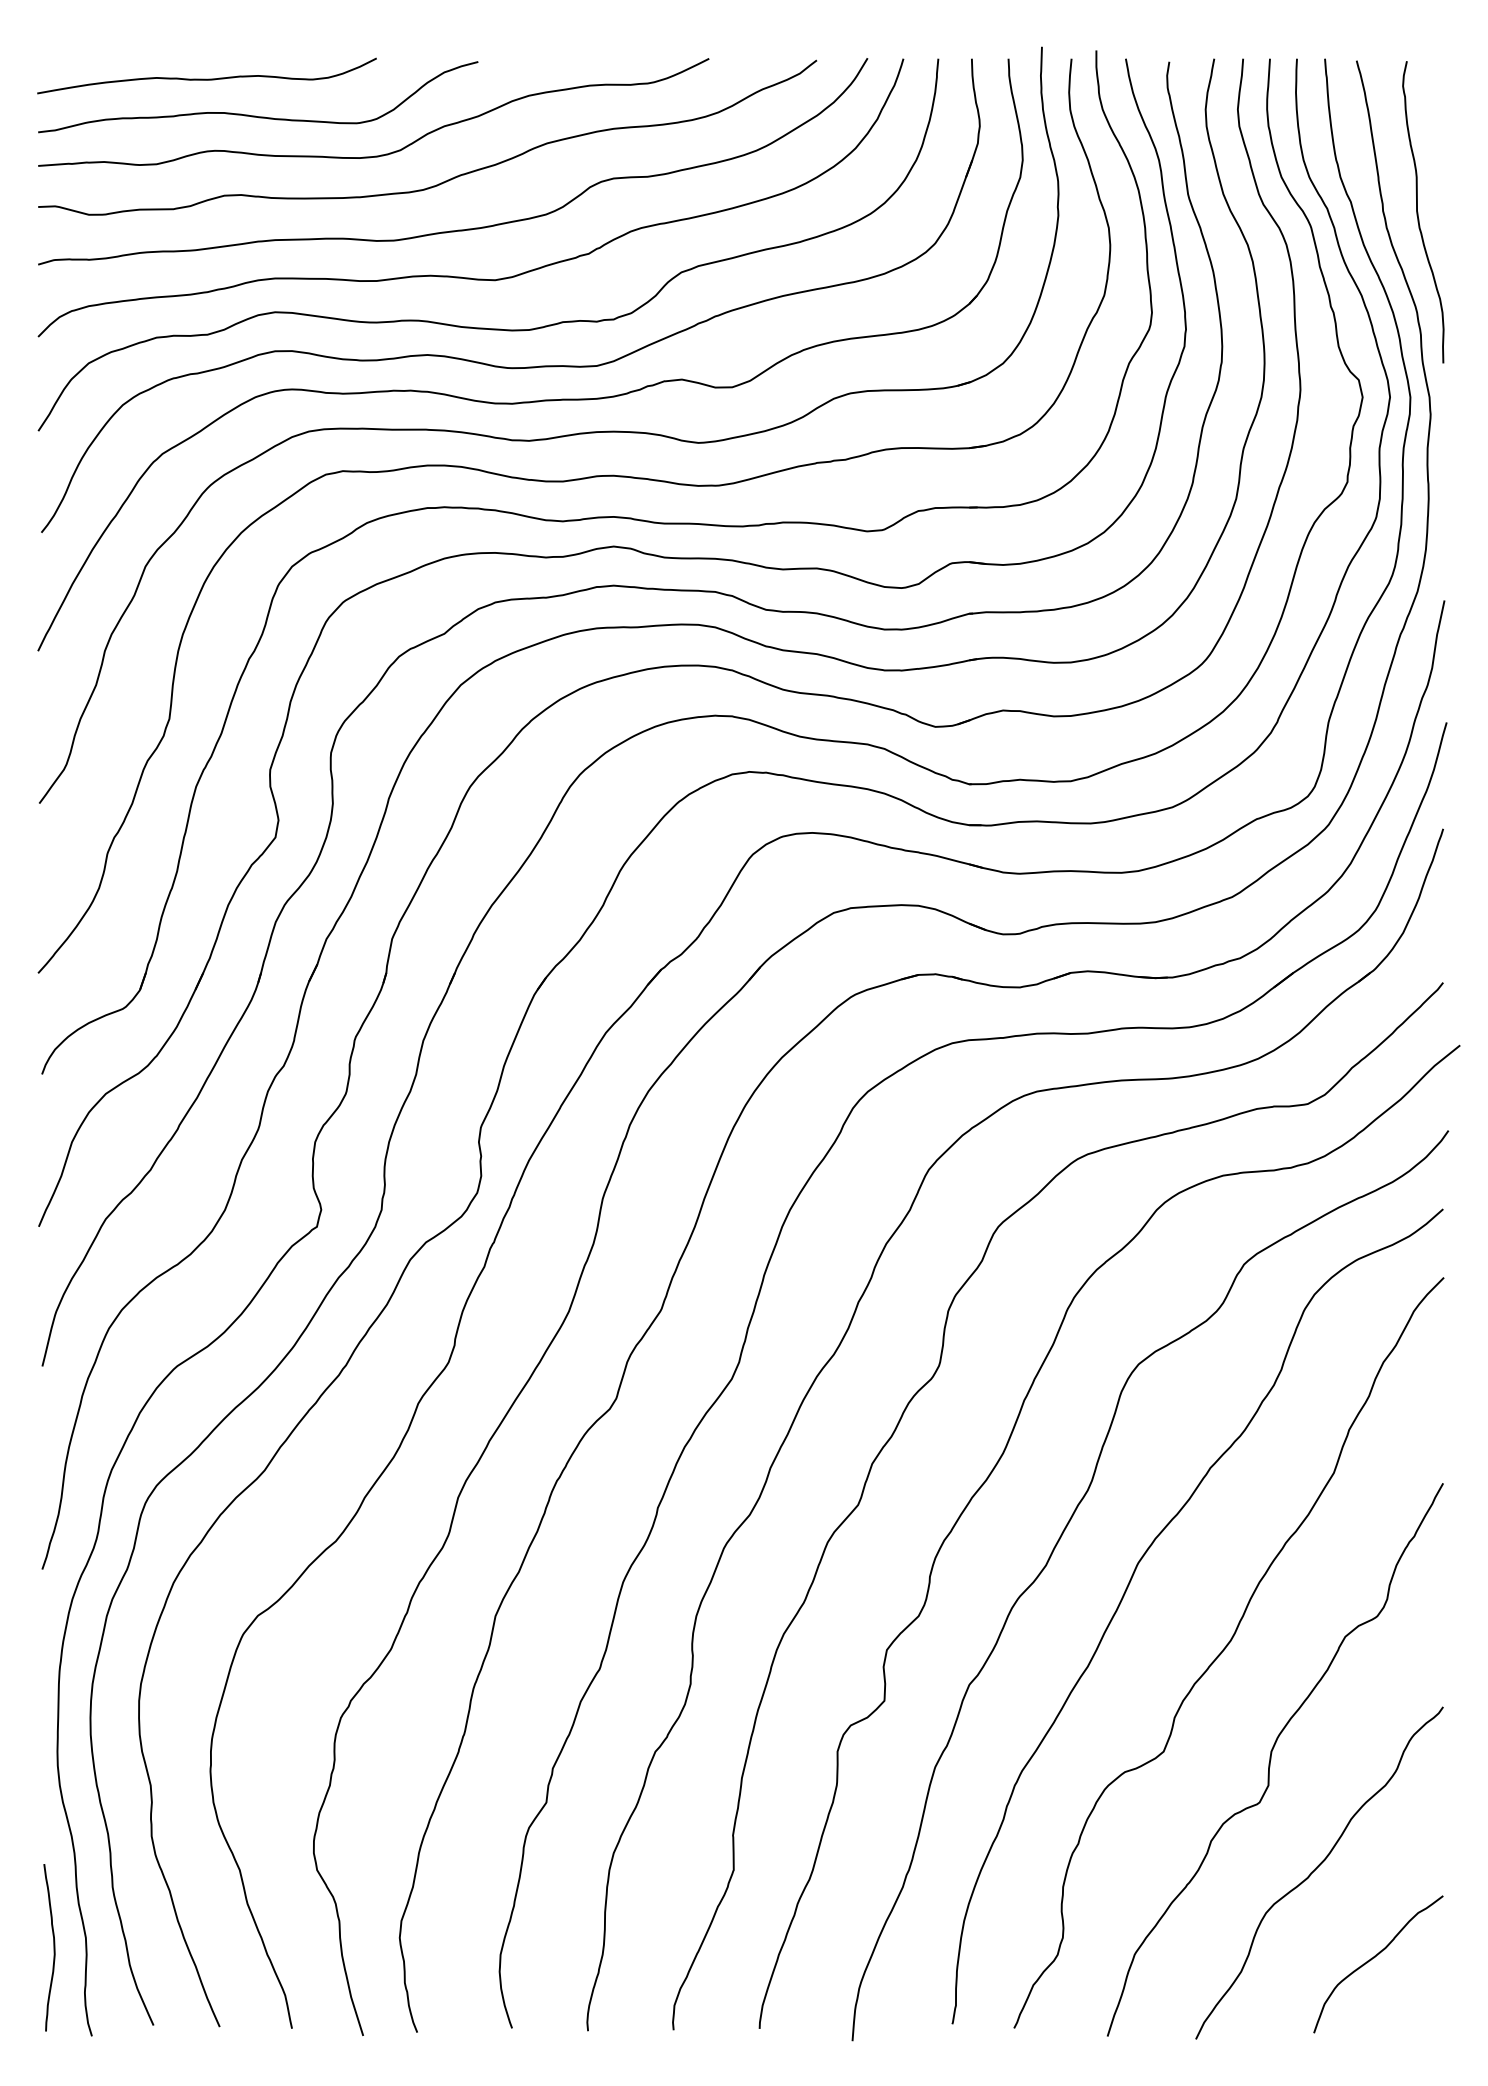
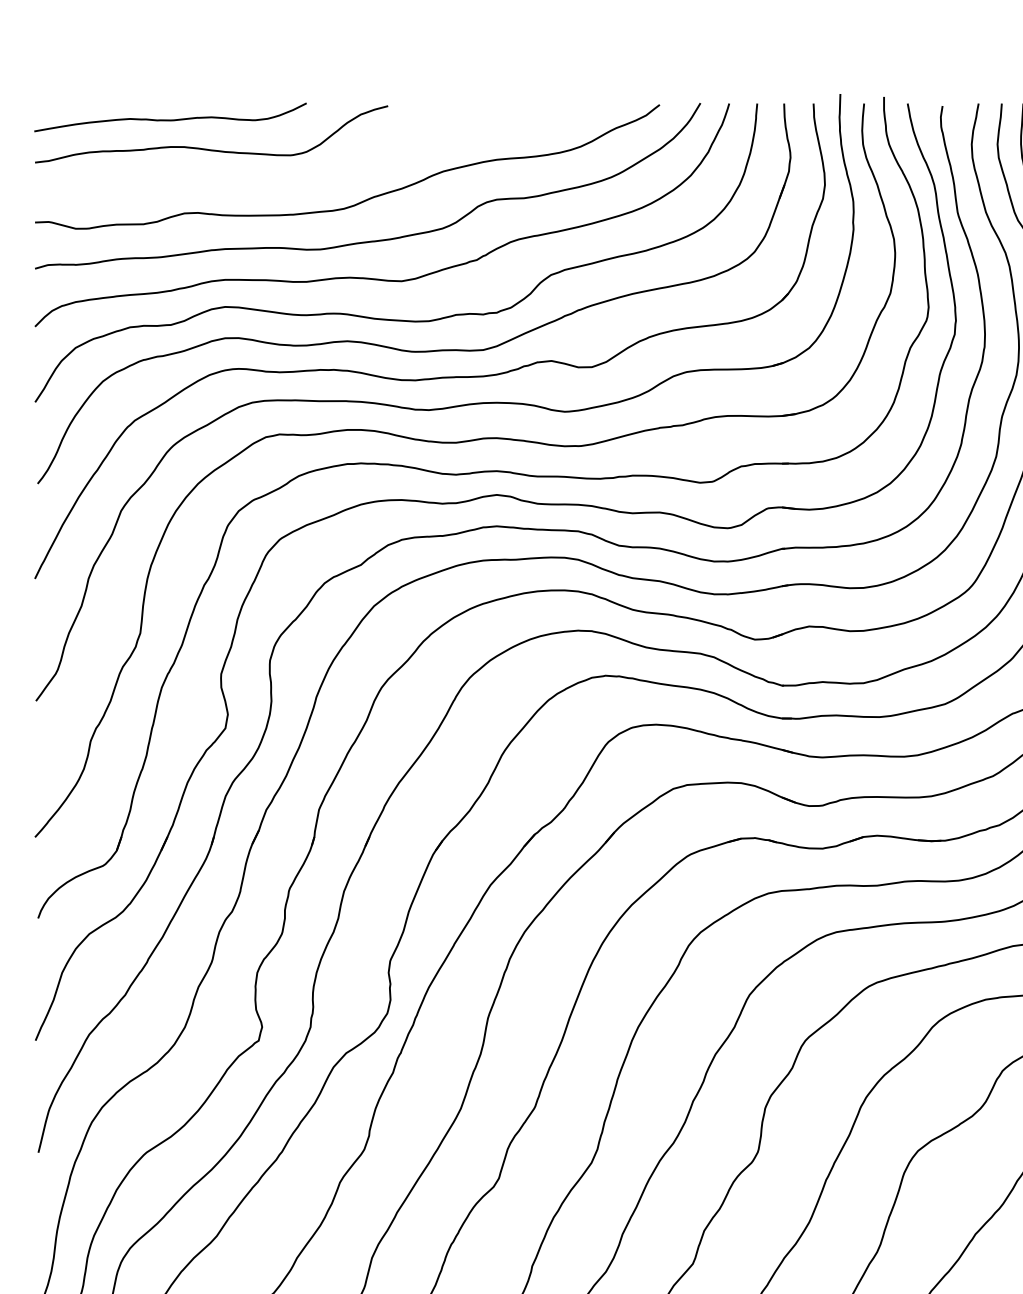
curve: (385, 153) -> (313, 179), removed

